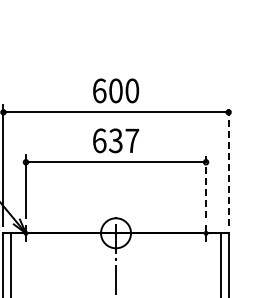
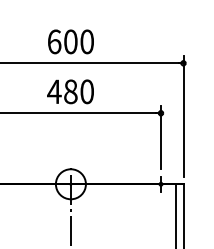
text: (115, 140) -> (70, 91), 637 -> 480
line: (228, 164) -> (183, 115), dashed -> solid
line: (206, 186) -> (161, 137), dashed -> solid

